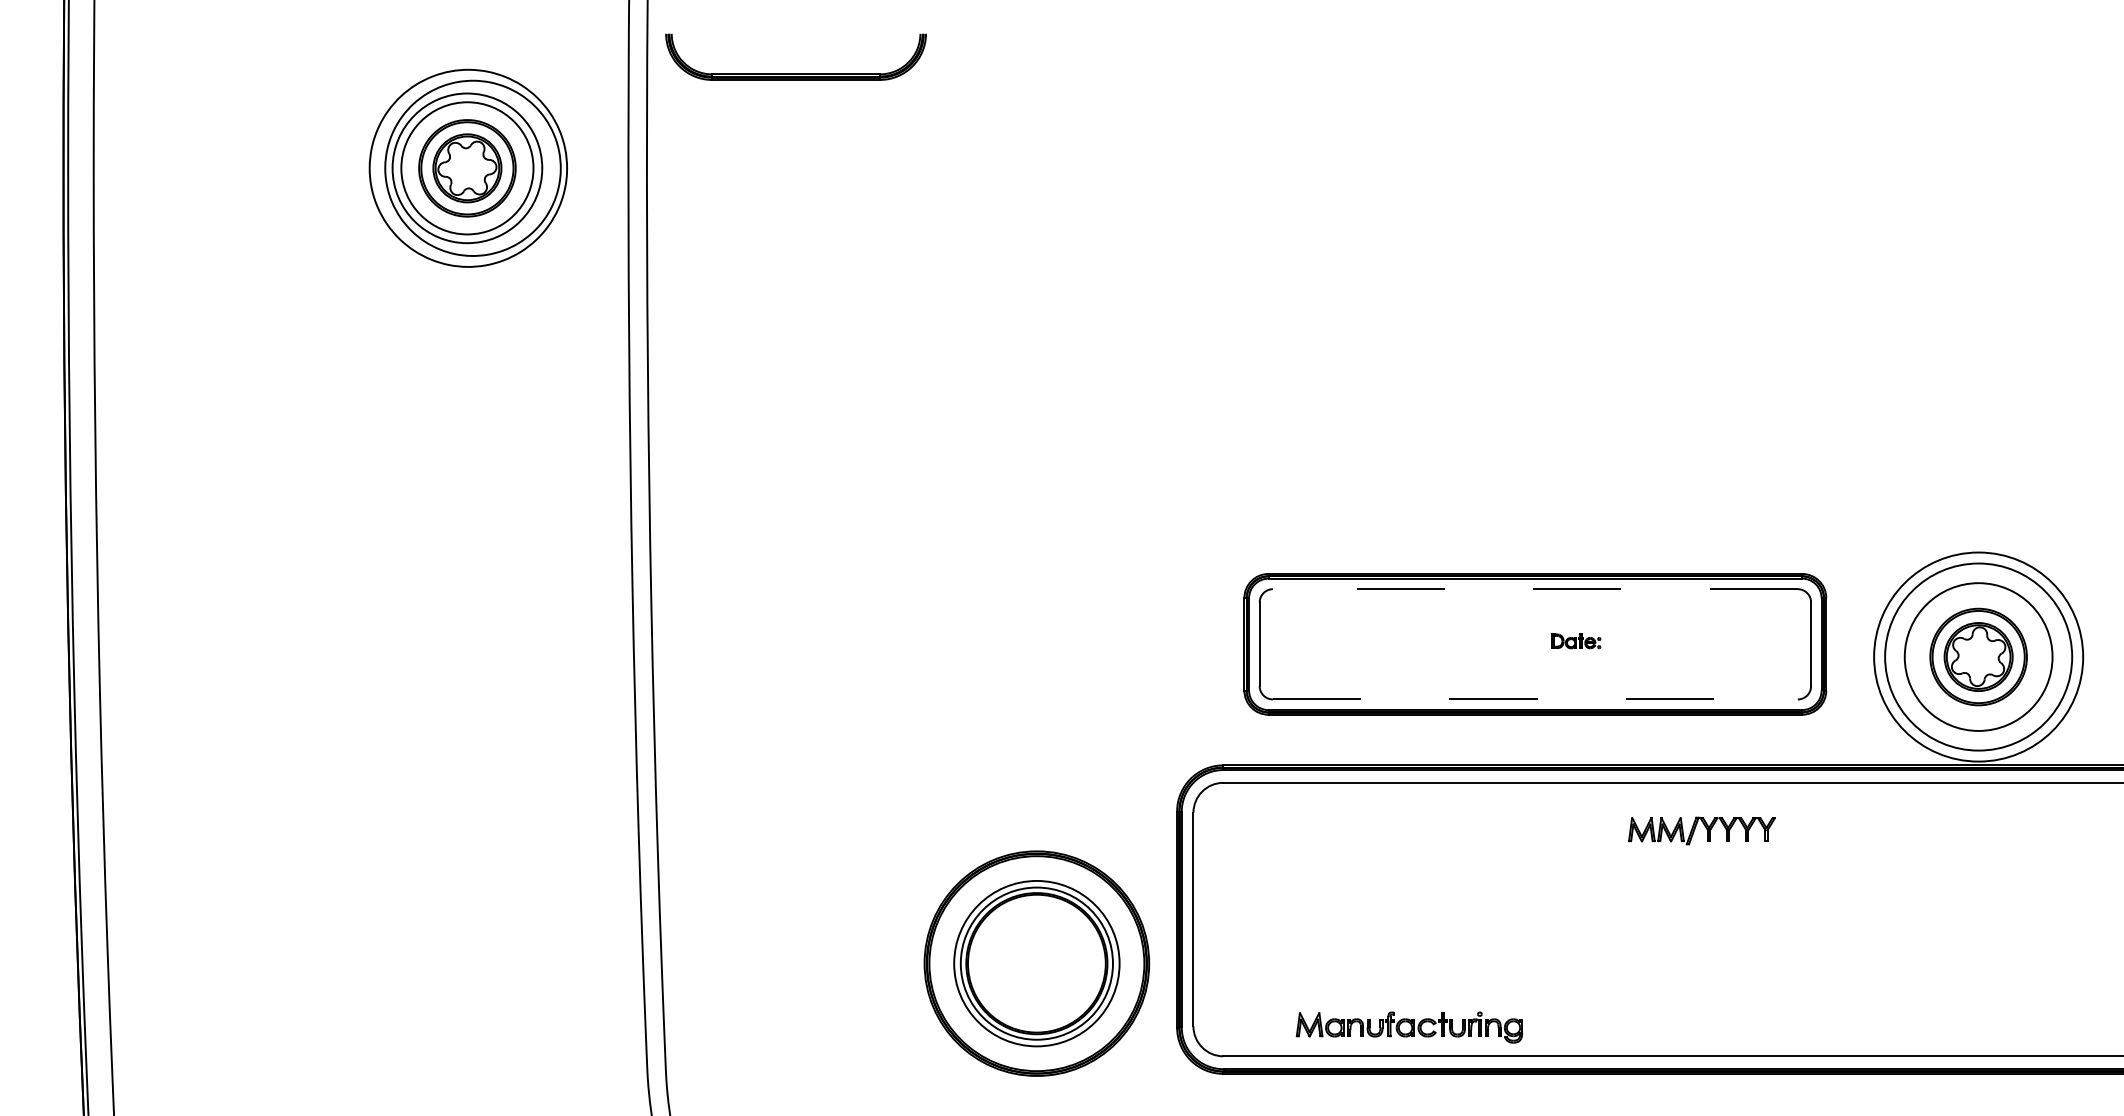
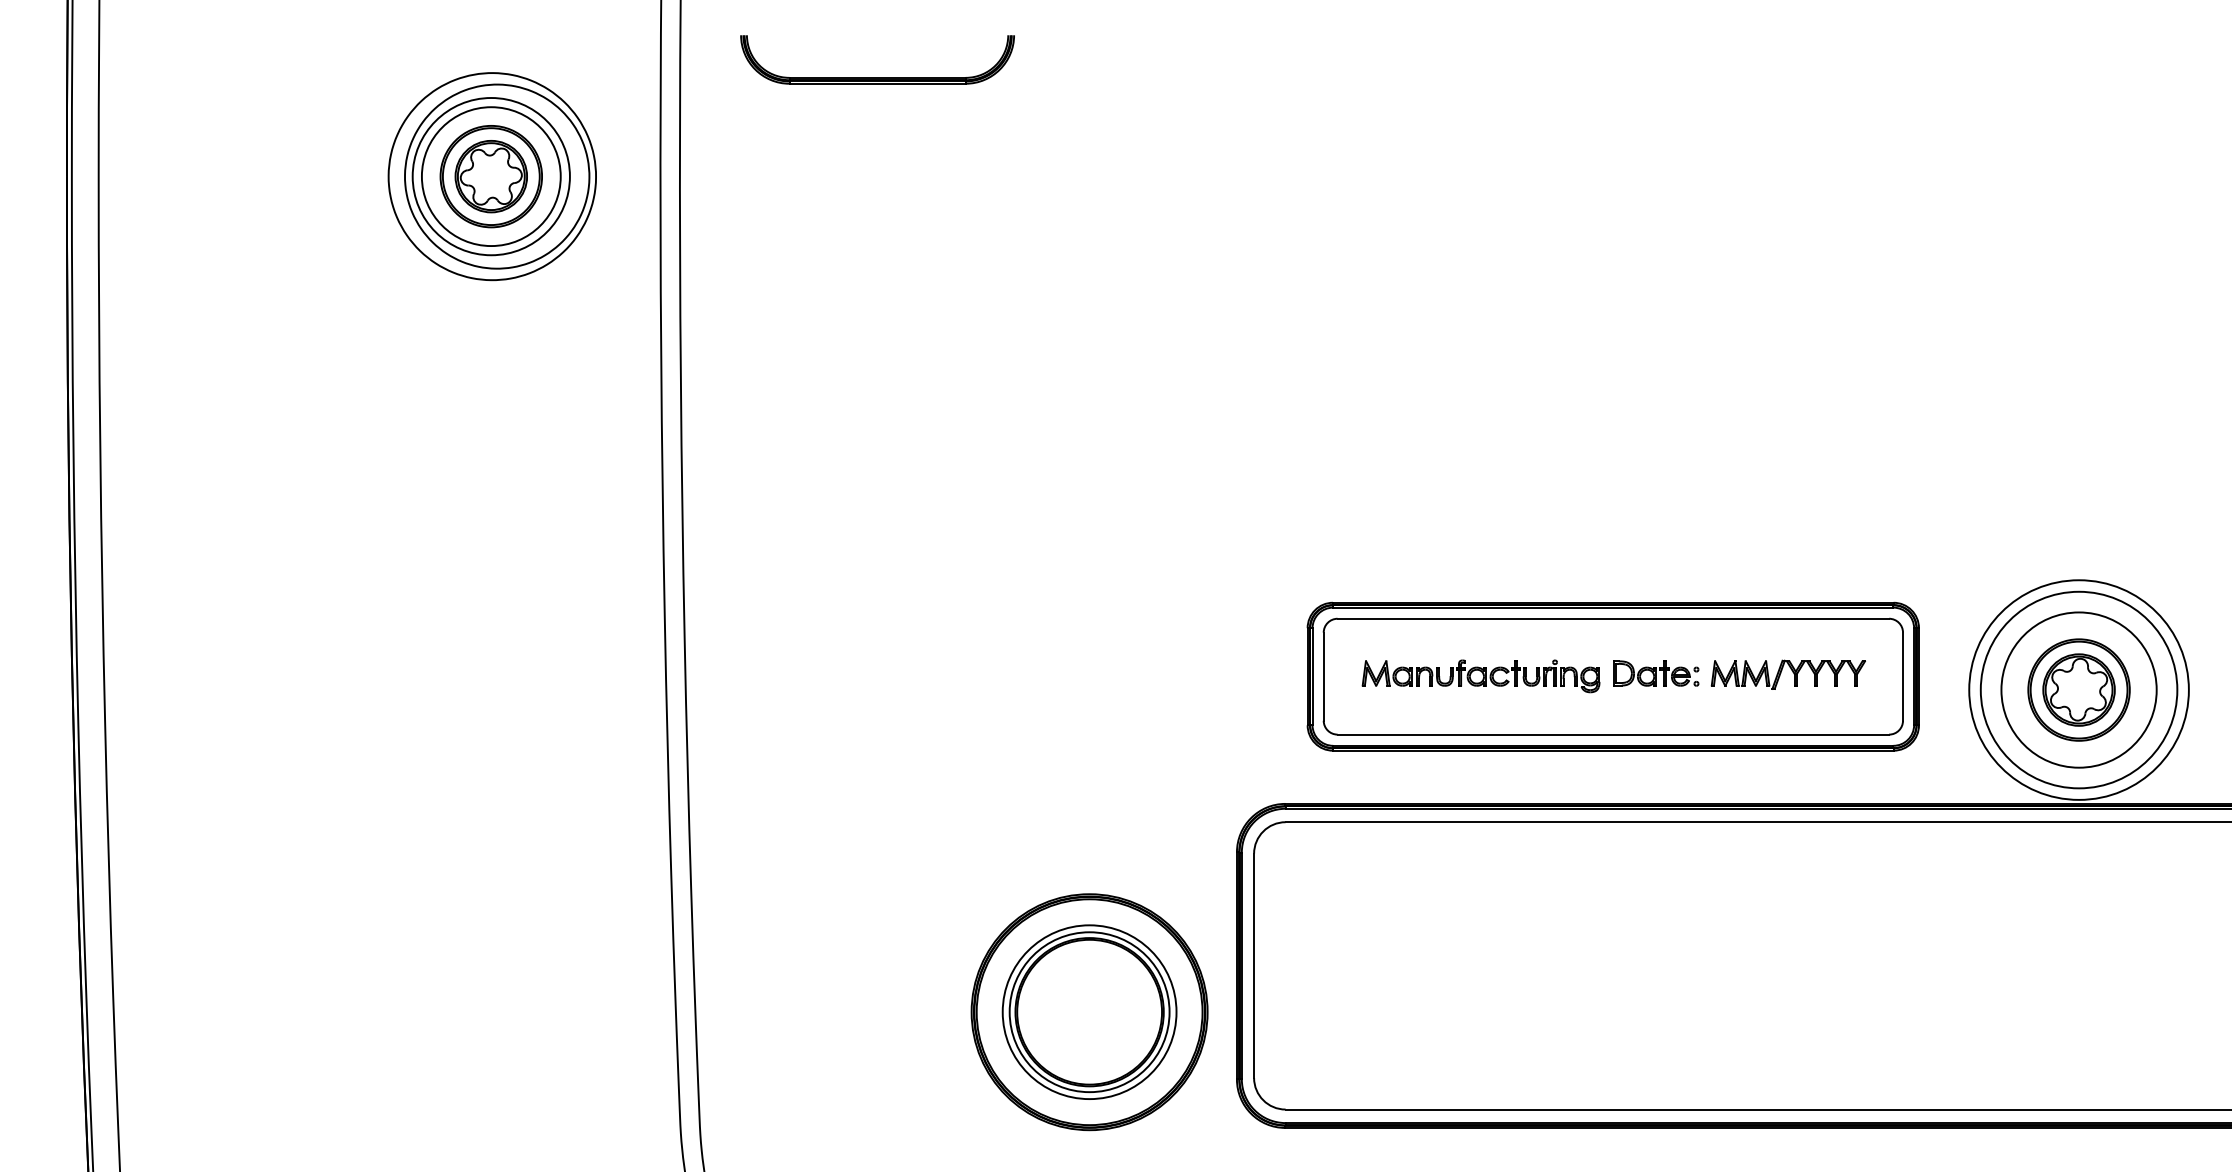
part: (795, 74) -> (877, 77), moved
line: (1535, 588) -> (1613, 618), dashed -> solid
part: (1576, 641) -> (1656, 673), size x1.67
line: (1535, 699) -> (1613, 734), dashed -> solid
part: (1701, 830) -> (1787, 674), moved
part: (1408, 1027) -> (1480, 676), moved

